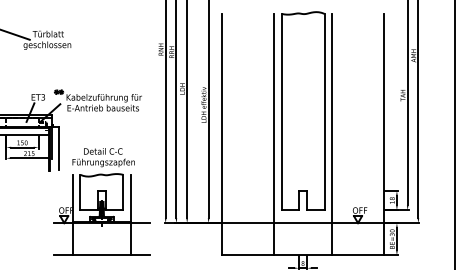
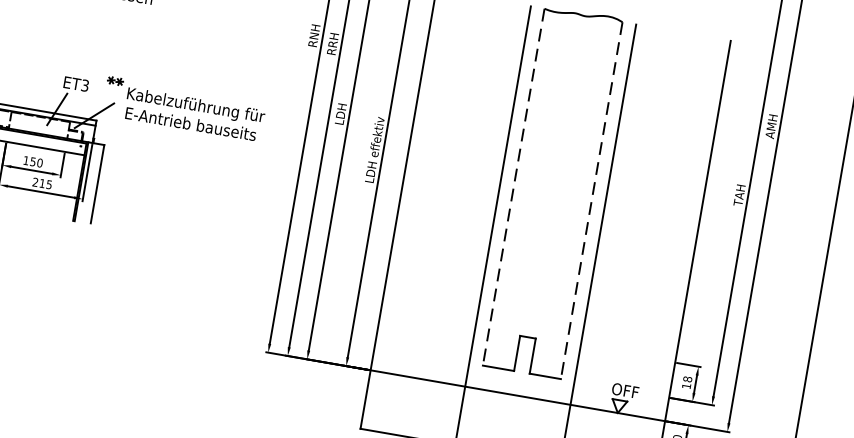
line: (281, 112) -> (513, 187), solid -> dashed
line: (324, 112) -> (591, 201), solid -> dashed
part: (101, 201) -> (158, 293), removed

